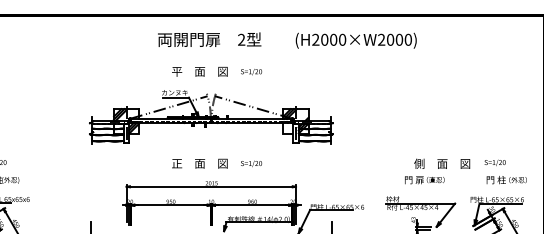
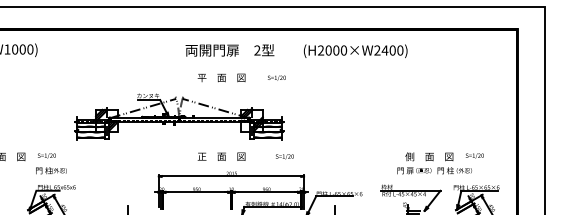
text: (389, 39) -> (384, 50), (H2000×W2000) -> (H2000×W2400)
text: (251, 71) -> (276, 77), moved
part: (211, 116) -> (179, 116), moved
text: (251, 163) -> (284, 156), moved
text: (506, 179) -> (454, 170), moved

